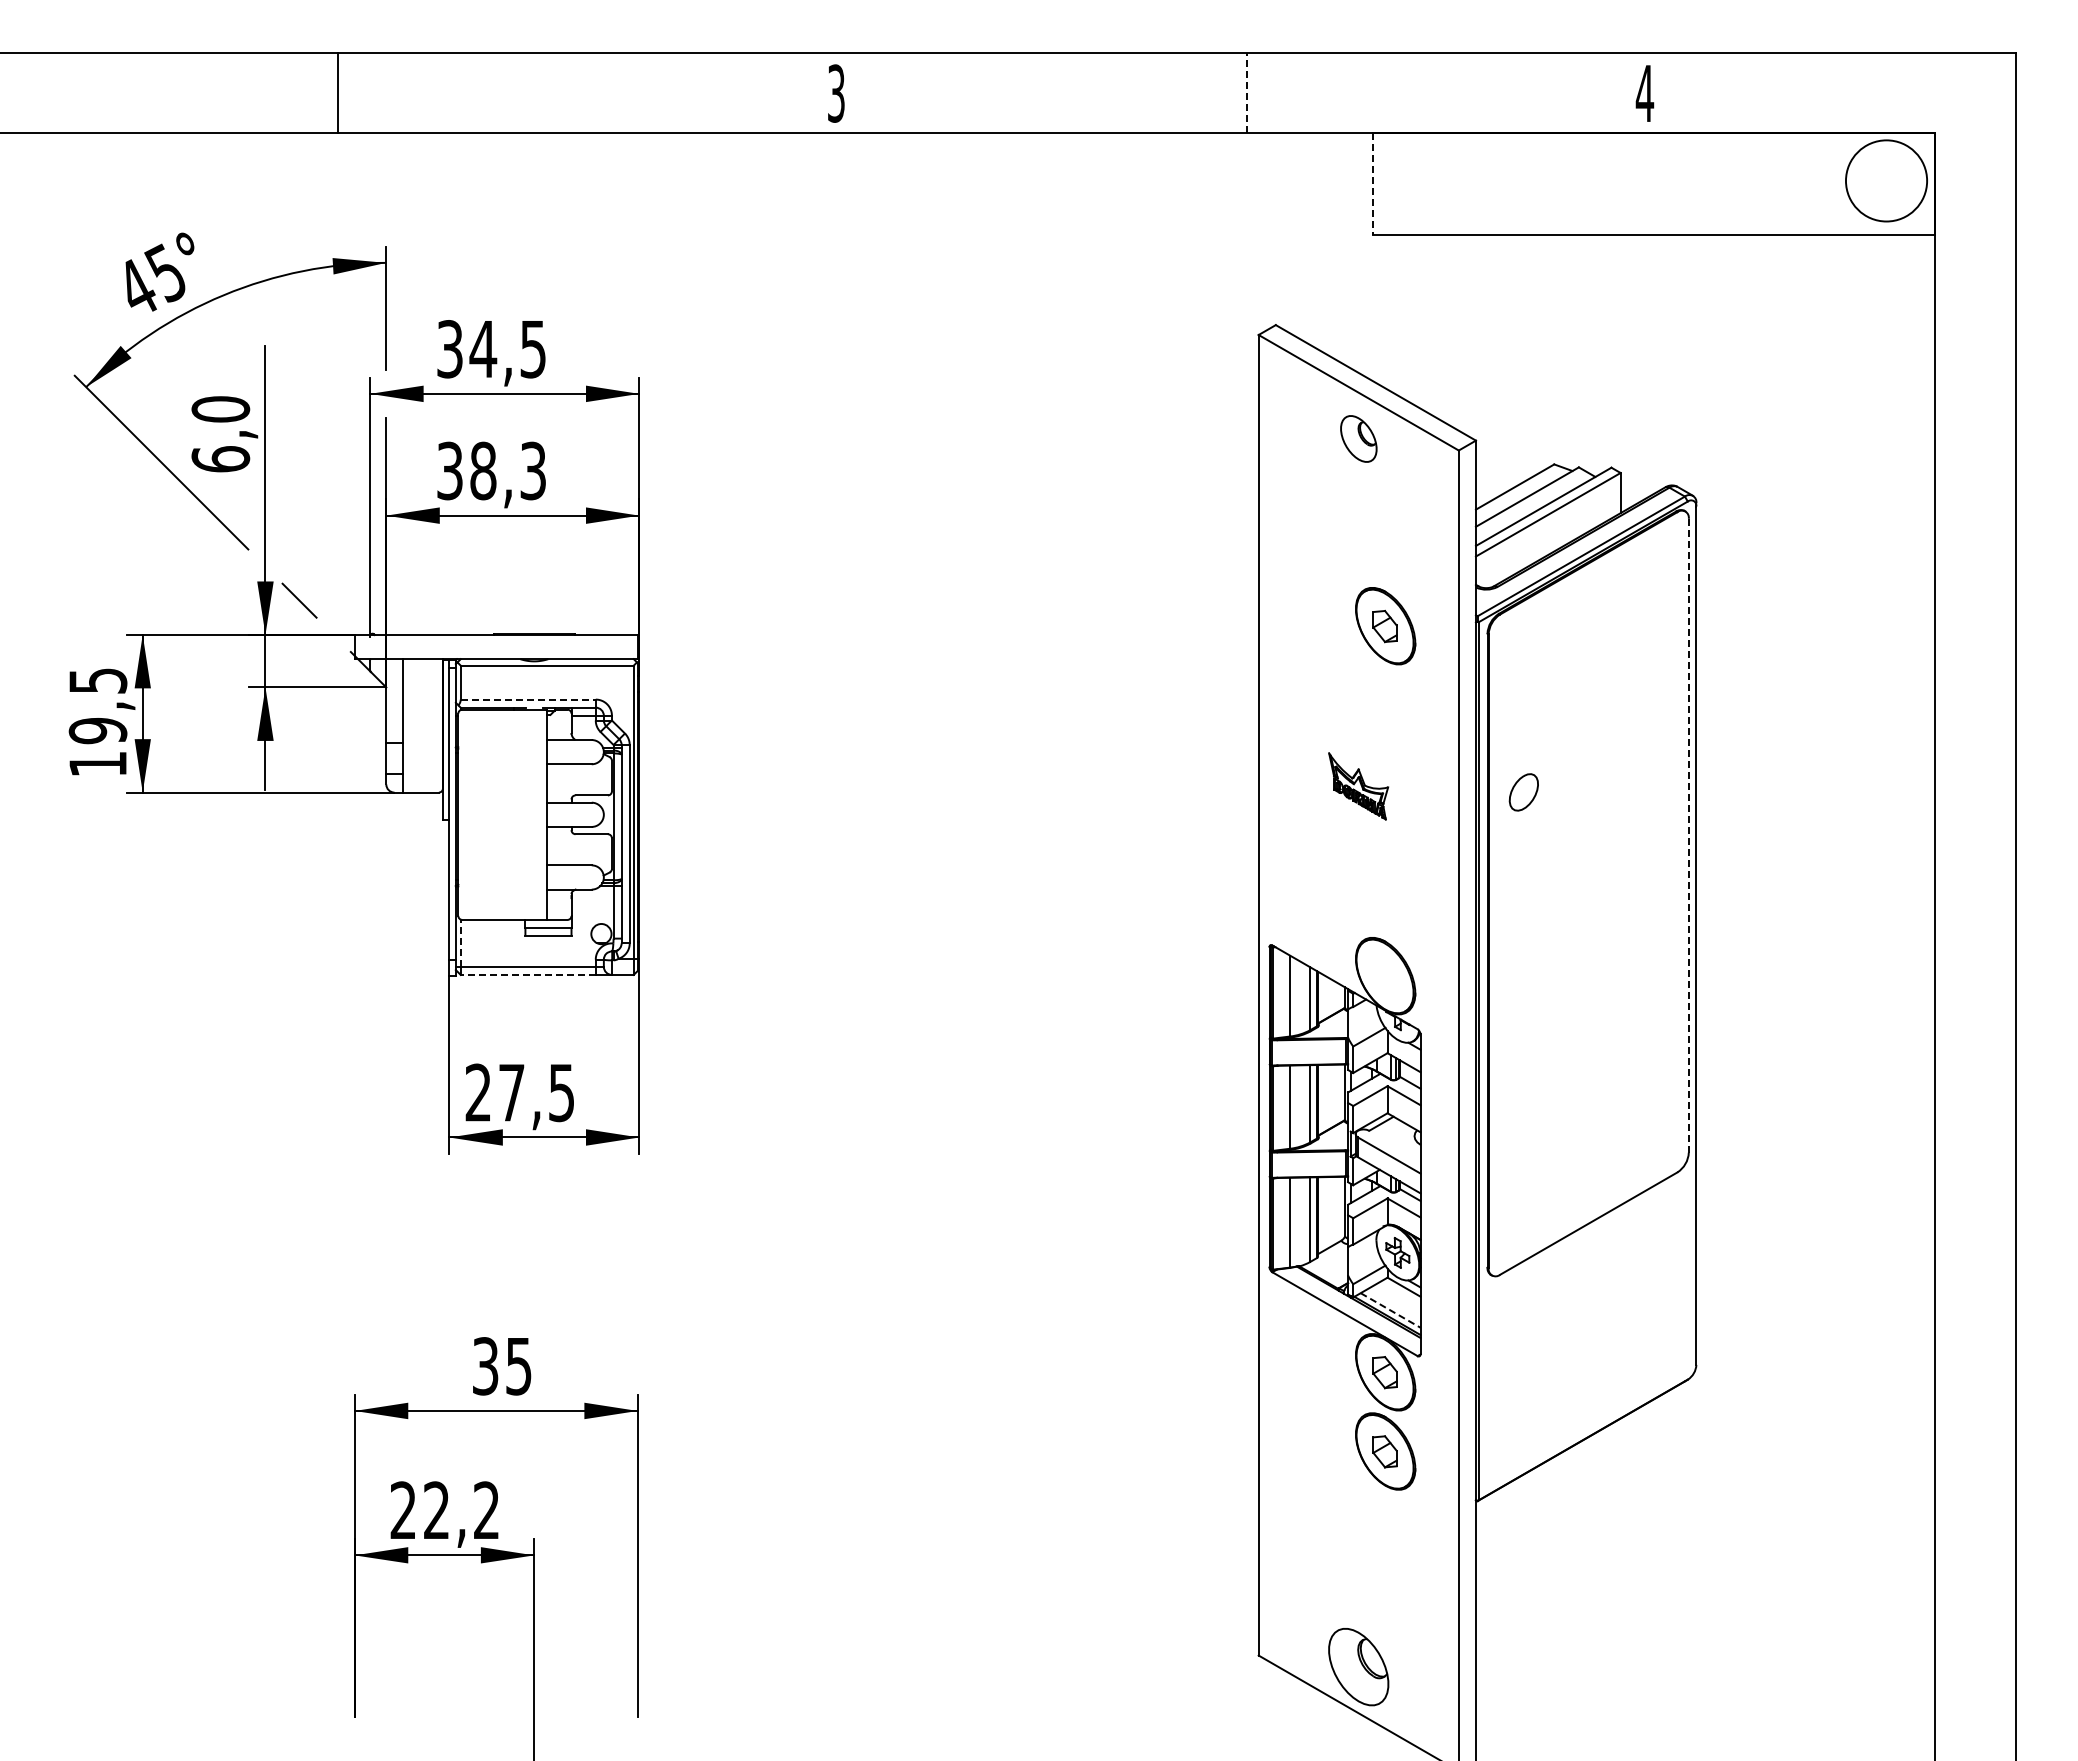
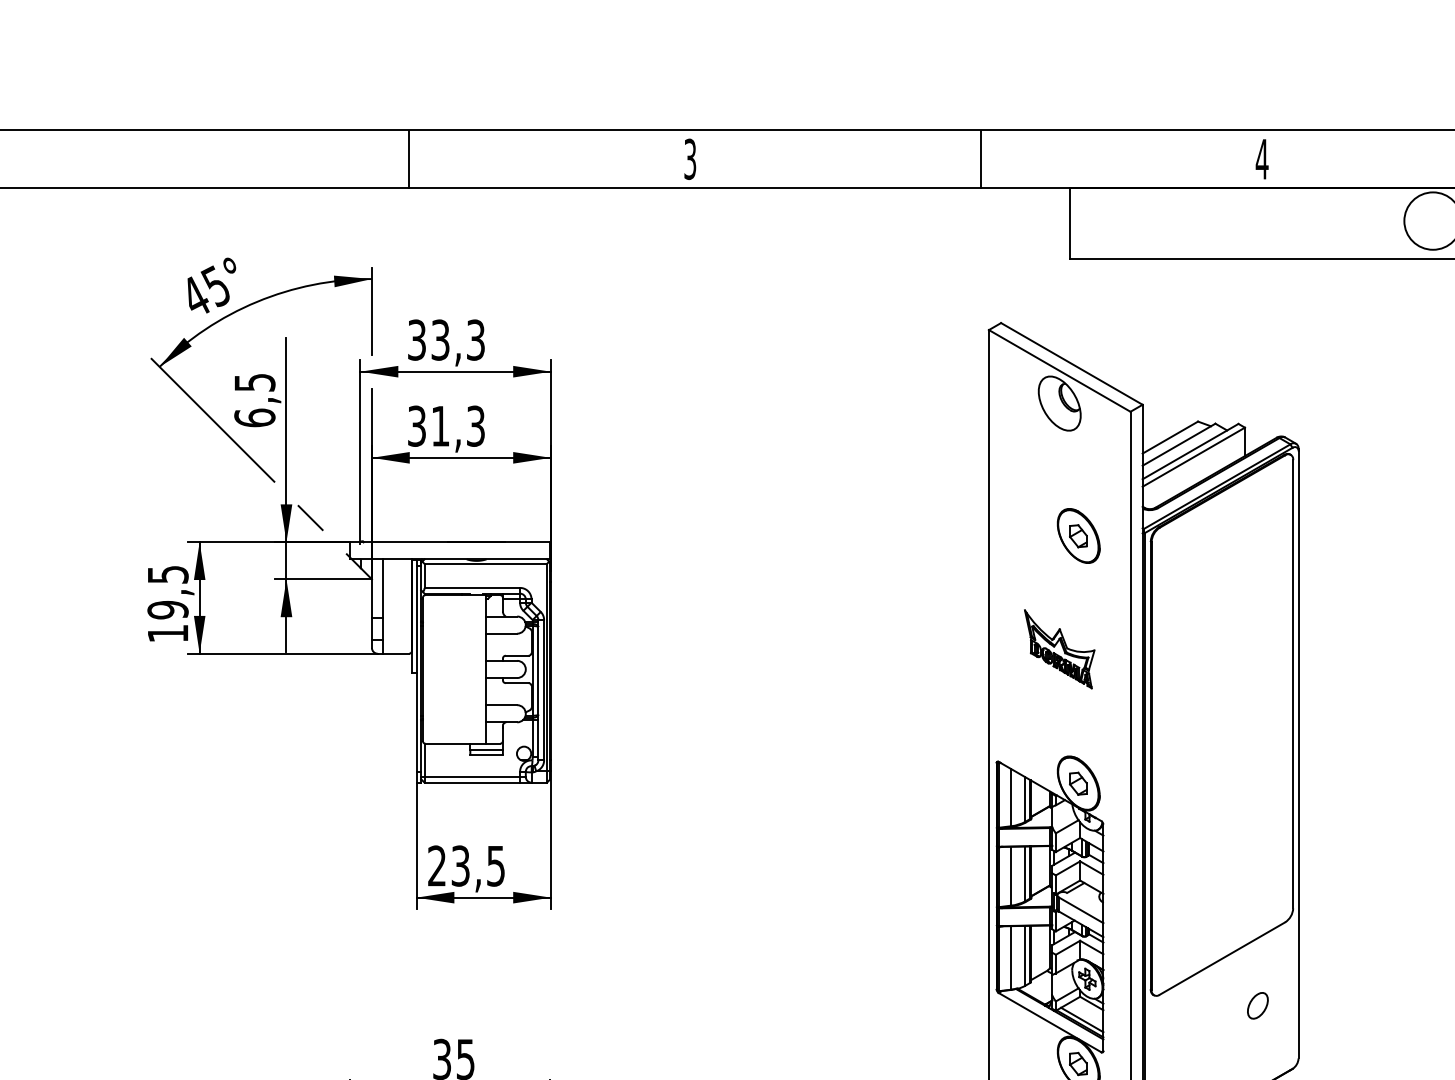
line: (1247, 92) -> (981, 158), dashed -> solid
line: (337, 93) -> (408, 159), moved
line: (1373, 184) -> (1070, 223), dashed -> solid
text: (507, 349) -> (457, 340), 34,5 -> 33,3
text: (220, 409) -> (254, 382), 6,0 -> 6,5
part: (1358, 438) -> (1059, 403), size x1.67
text: (483, 470) -> (440, 425), 38,3 -> 31,3
line: (528, 699) -> (472, 587), dashed -> solid
part: (1358, 786) -> (1059, 649), size x1.67
part: (1523, 792) -> (1257, 1005), moved
line: (1688, 835) -> (1292, 684), dashed -> solid
line: (460, 943) -> (424, 760), dashed -> solid
line: (528, 974) -> (472, 782), dashed -> solid
part: (1384, 976) -> (1077, 783), added
text: (511, 1092) -> (460, 865), 27,5 -> 23,5
line: (1390, 1310) -> (1082, 1020), dashed -> solid

